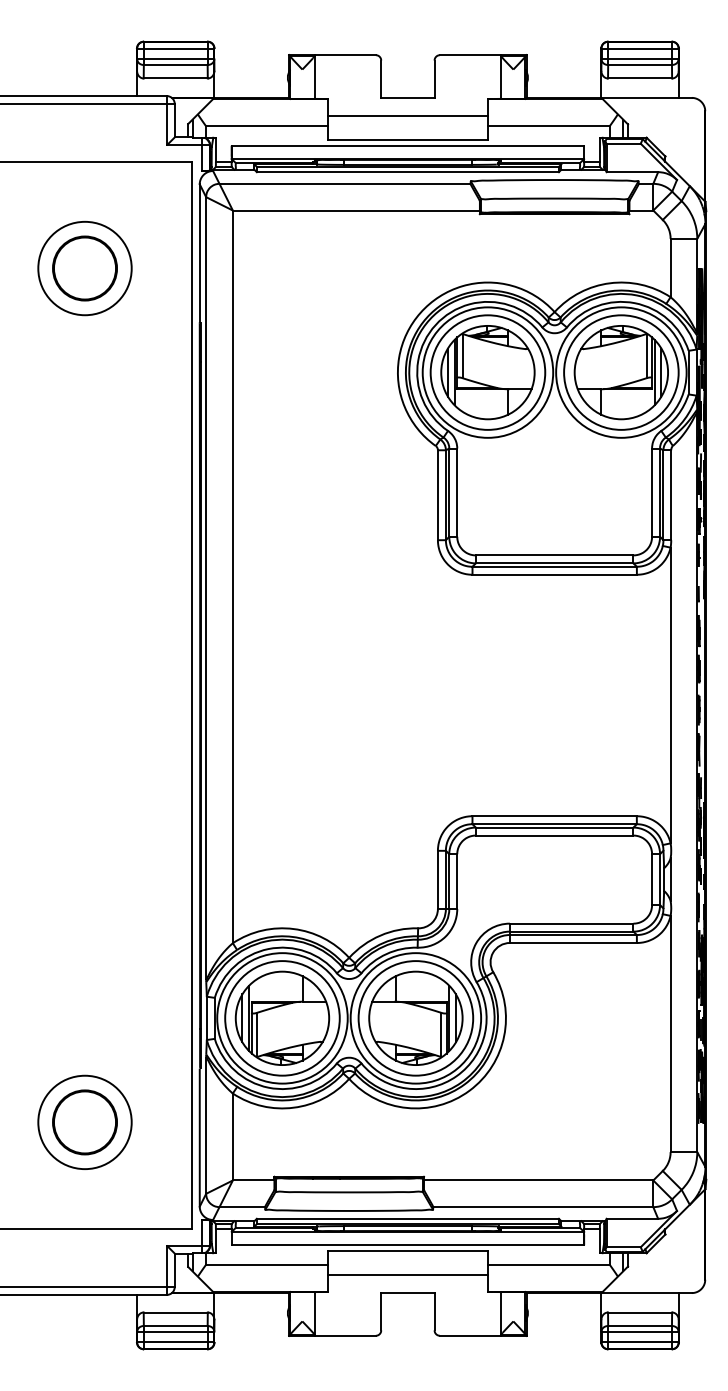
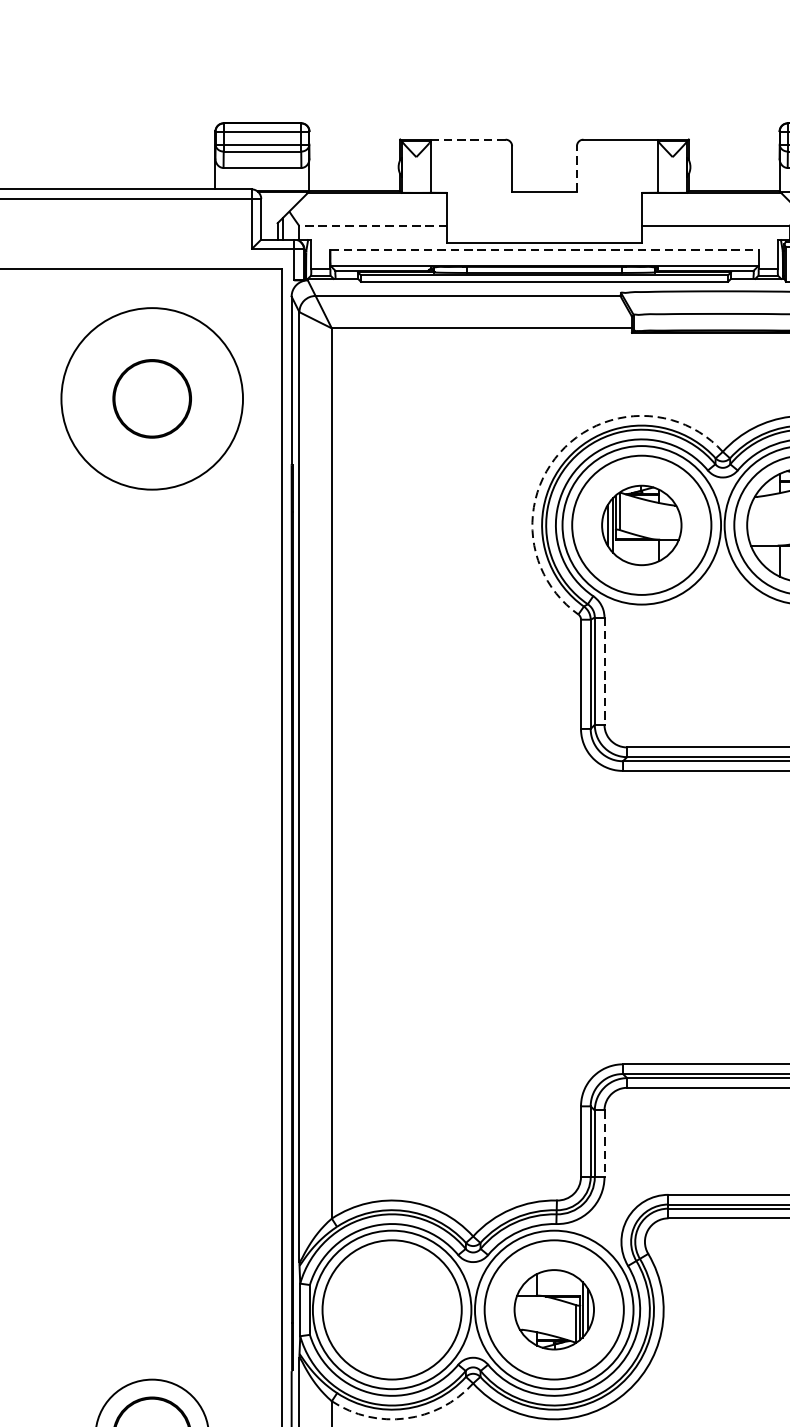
line: (345, 55) -> (468, 140), solid -> dashed
line: (434, 79) -> (576, 169), solid -> dashed
line: (407, 116) -> (544, 214), removed
line: (266, 126) -> (372, 226), solid -> dashed
line: (408, 145) -> (545, 249), solid -> dashed
circle: (84, 268) -> (151, 398), size x1.6
arc: (420, 312) -> (559, 452), solid -> dashed
part: (487, 372) -> (641, 525), size x0.7
line: (457, 493) -> (604, 672), solid -> dashed
line: (457, 882) -> (604, 1144), solid -> dashed
part: (282, 1017) -> (392, 1308), removed
part: (415, 1017) -> (553, 1308), size x0.7
arc: (293, 1107) -> (405, 1418), solid -> dashed

